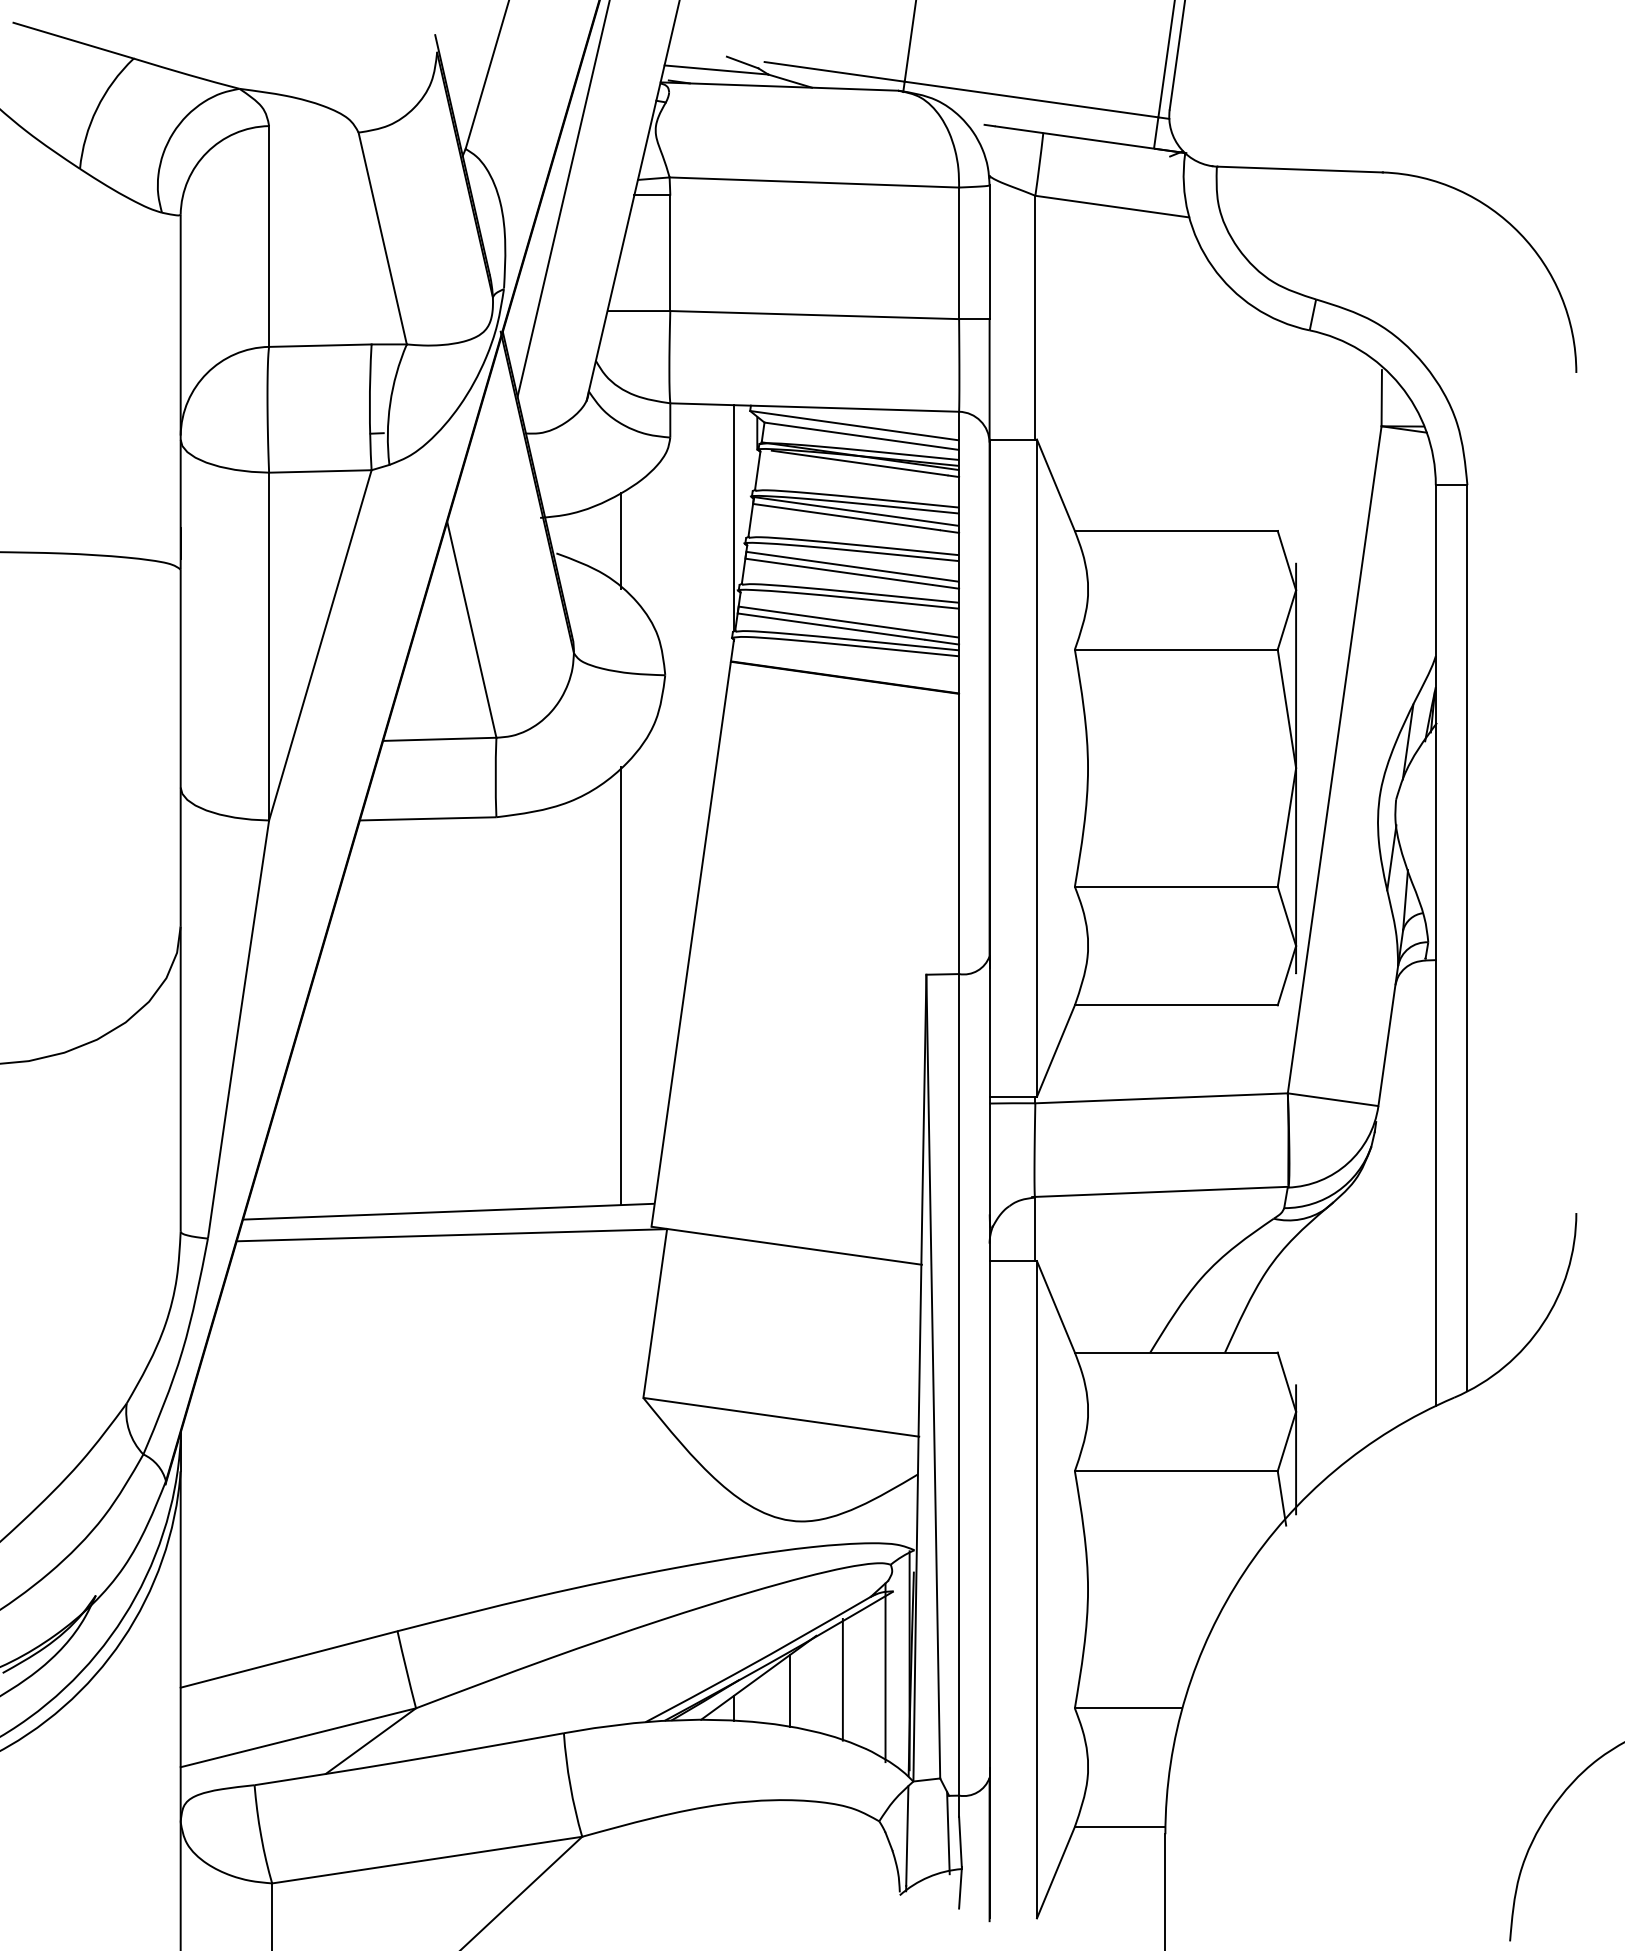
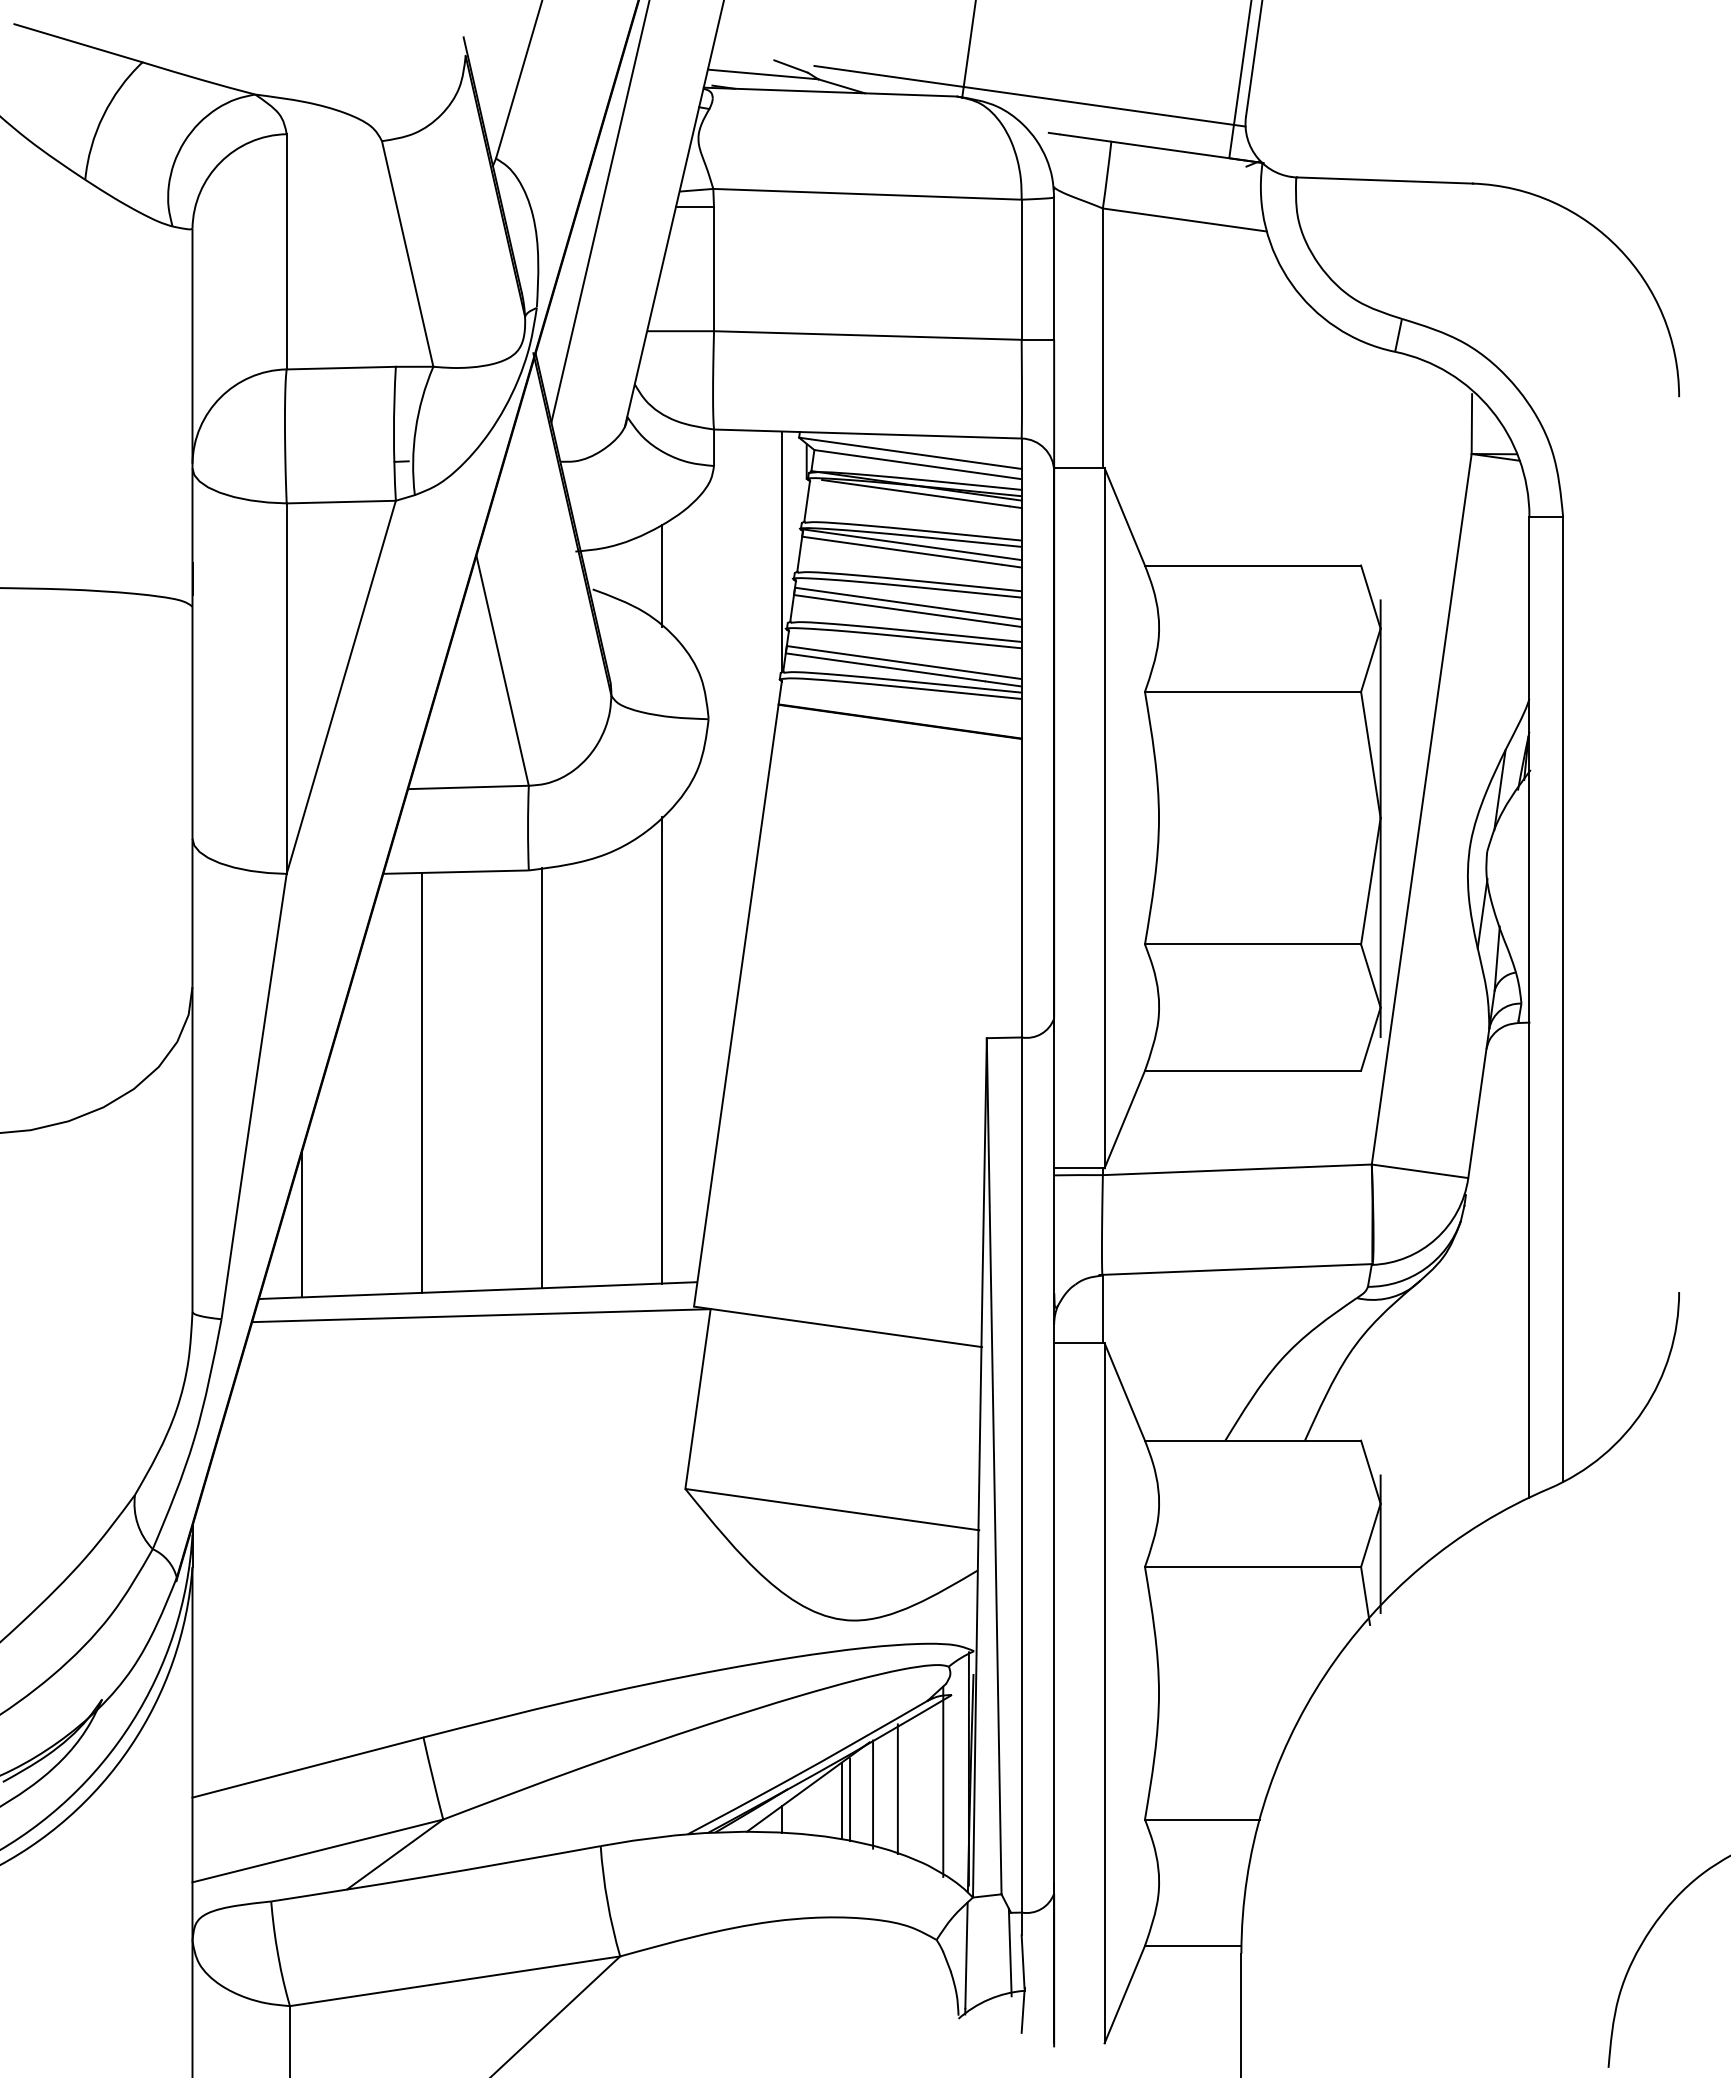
line: (509, 1011) -> (542, 1077), added
line: (396, 1016) -> (422, 1082), added
line: (283, 1148) -> (302, 1223), added
line: (820, 1684) -> (873, 1794), added
line: (798, 1689) -> (850, 1799), added

